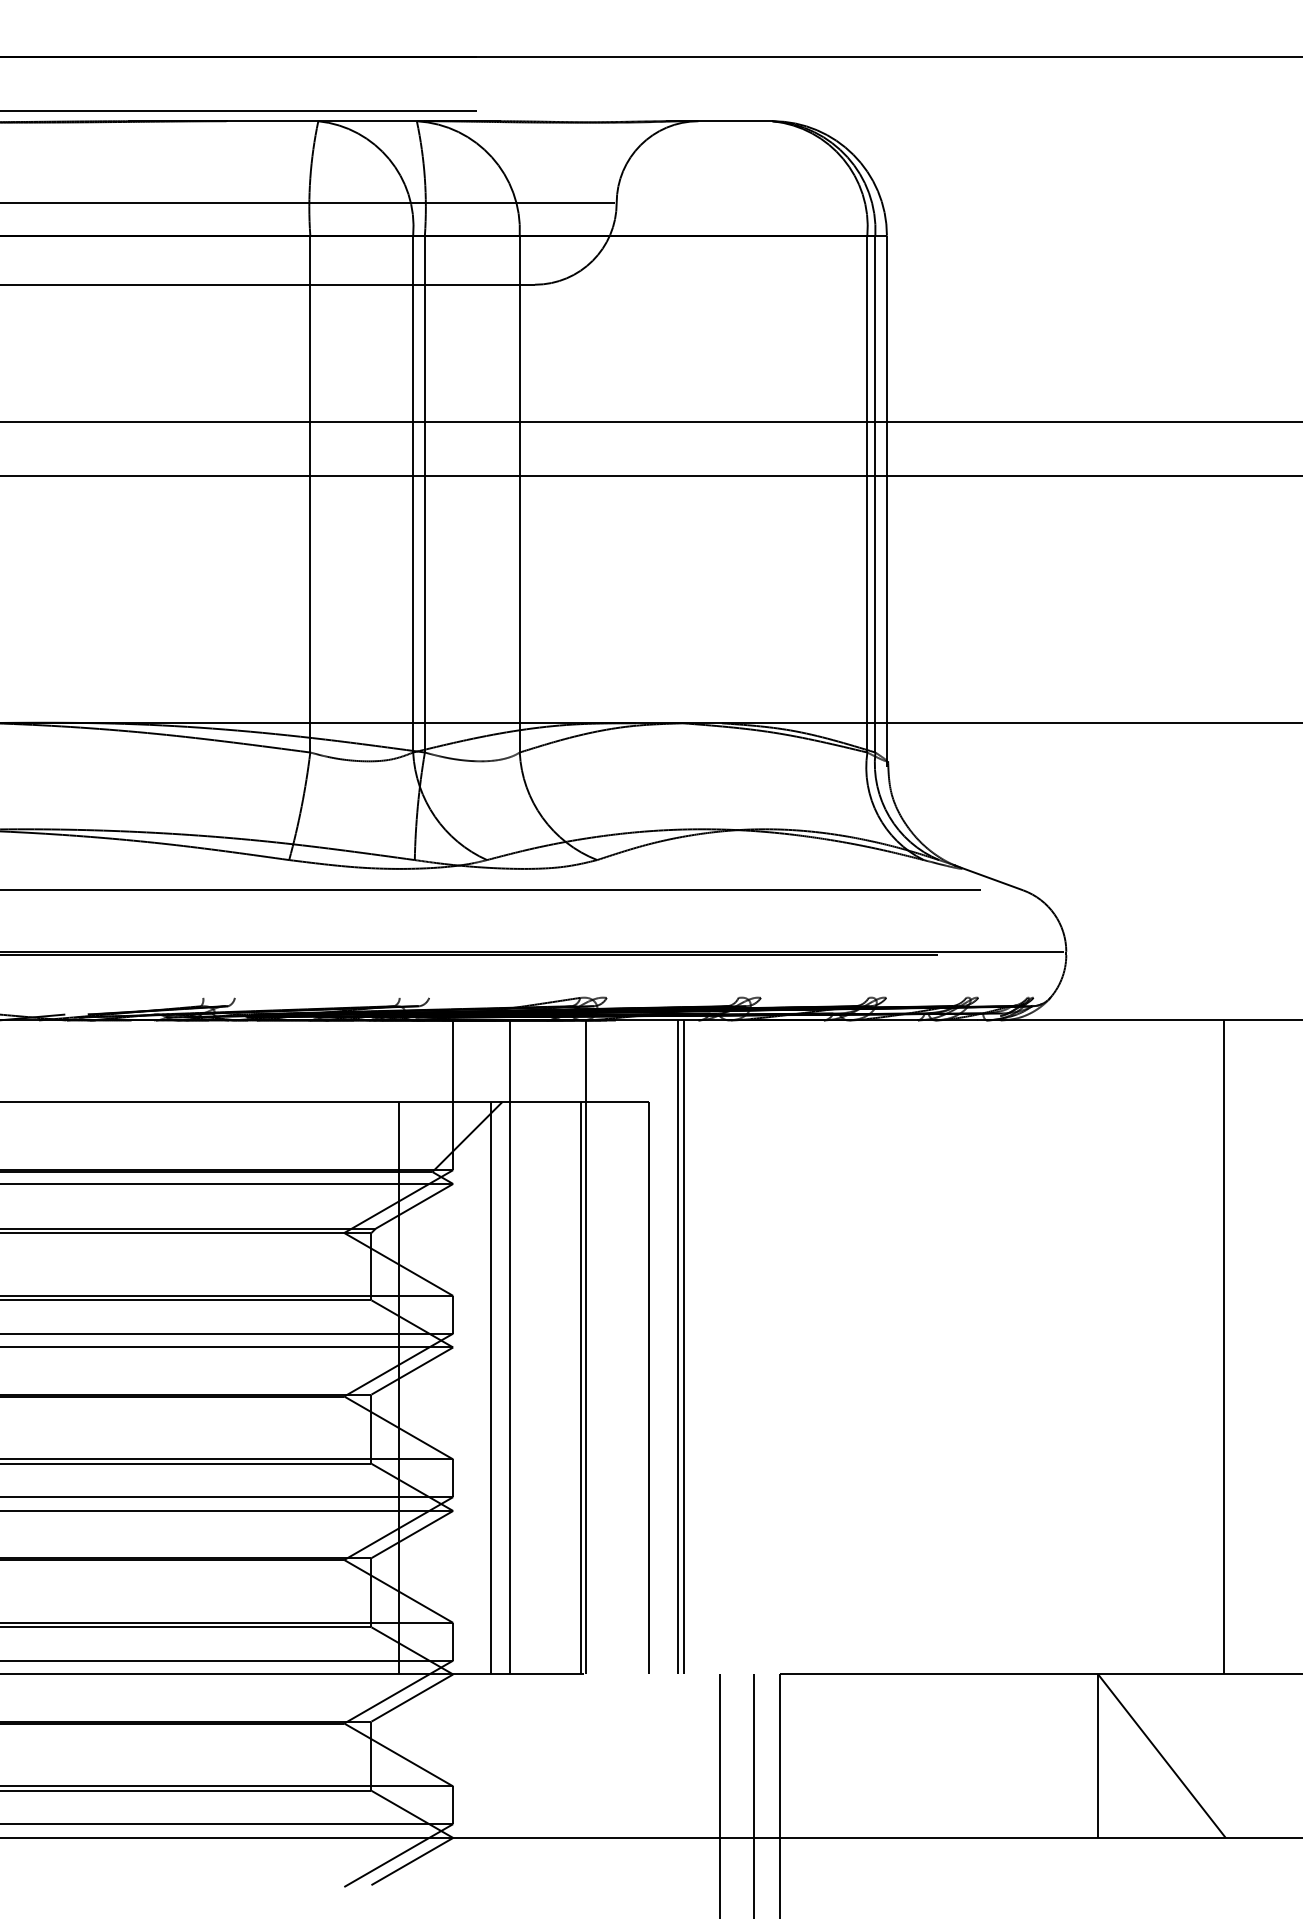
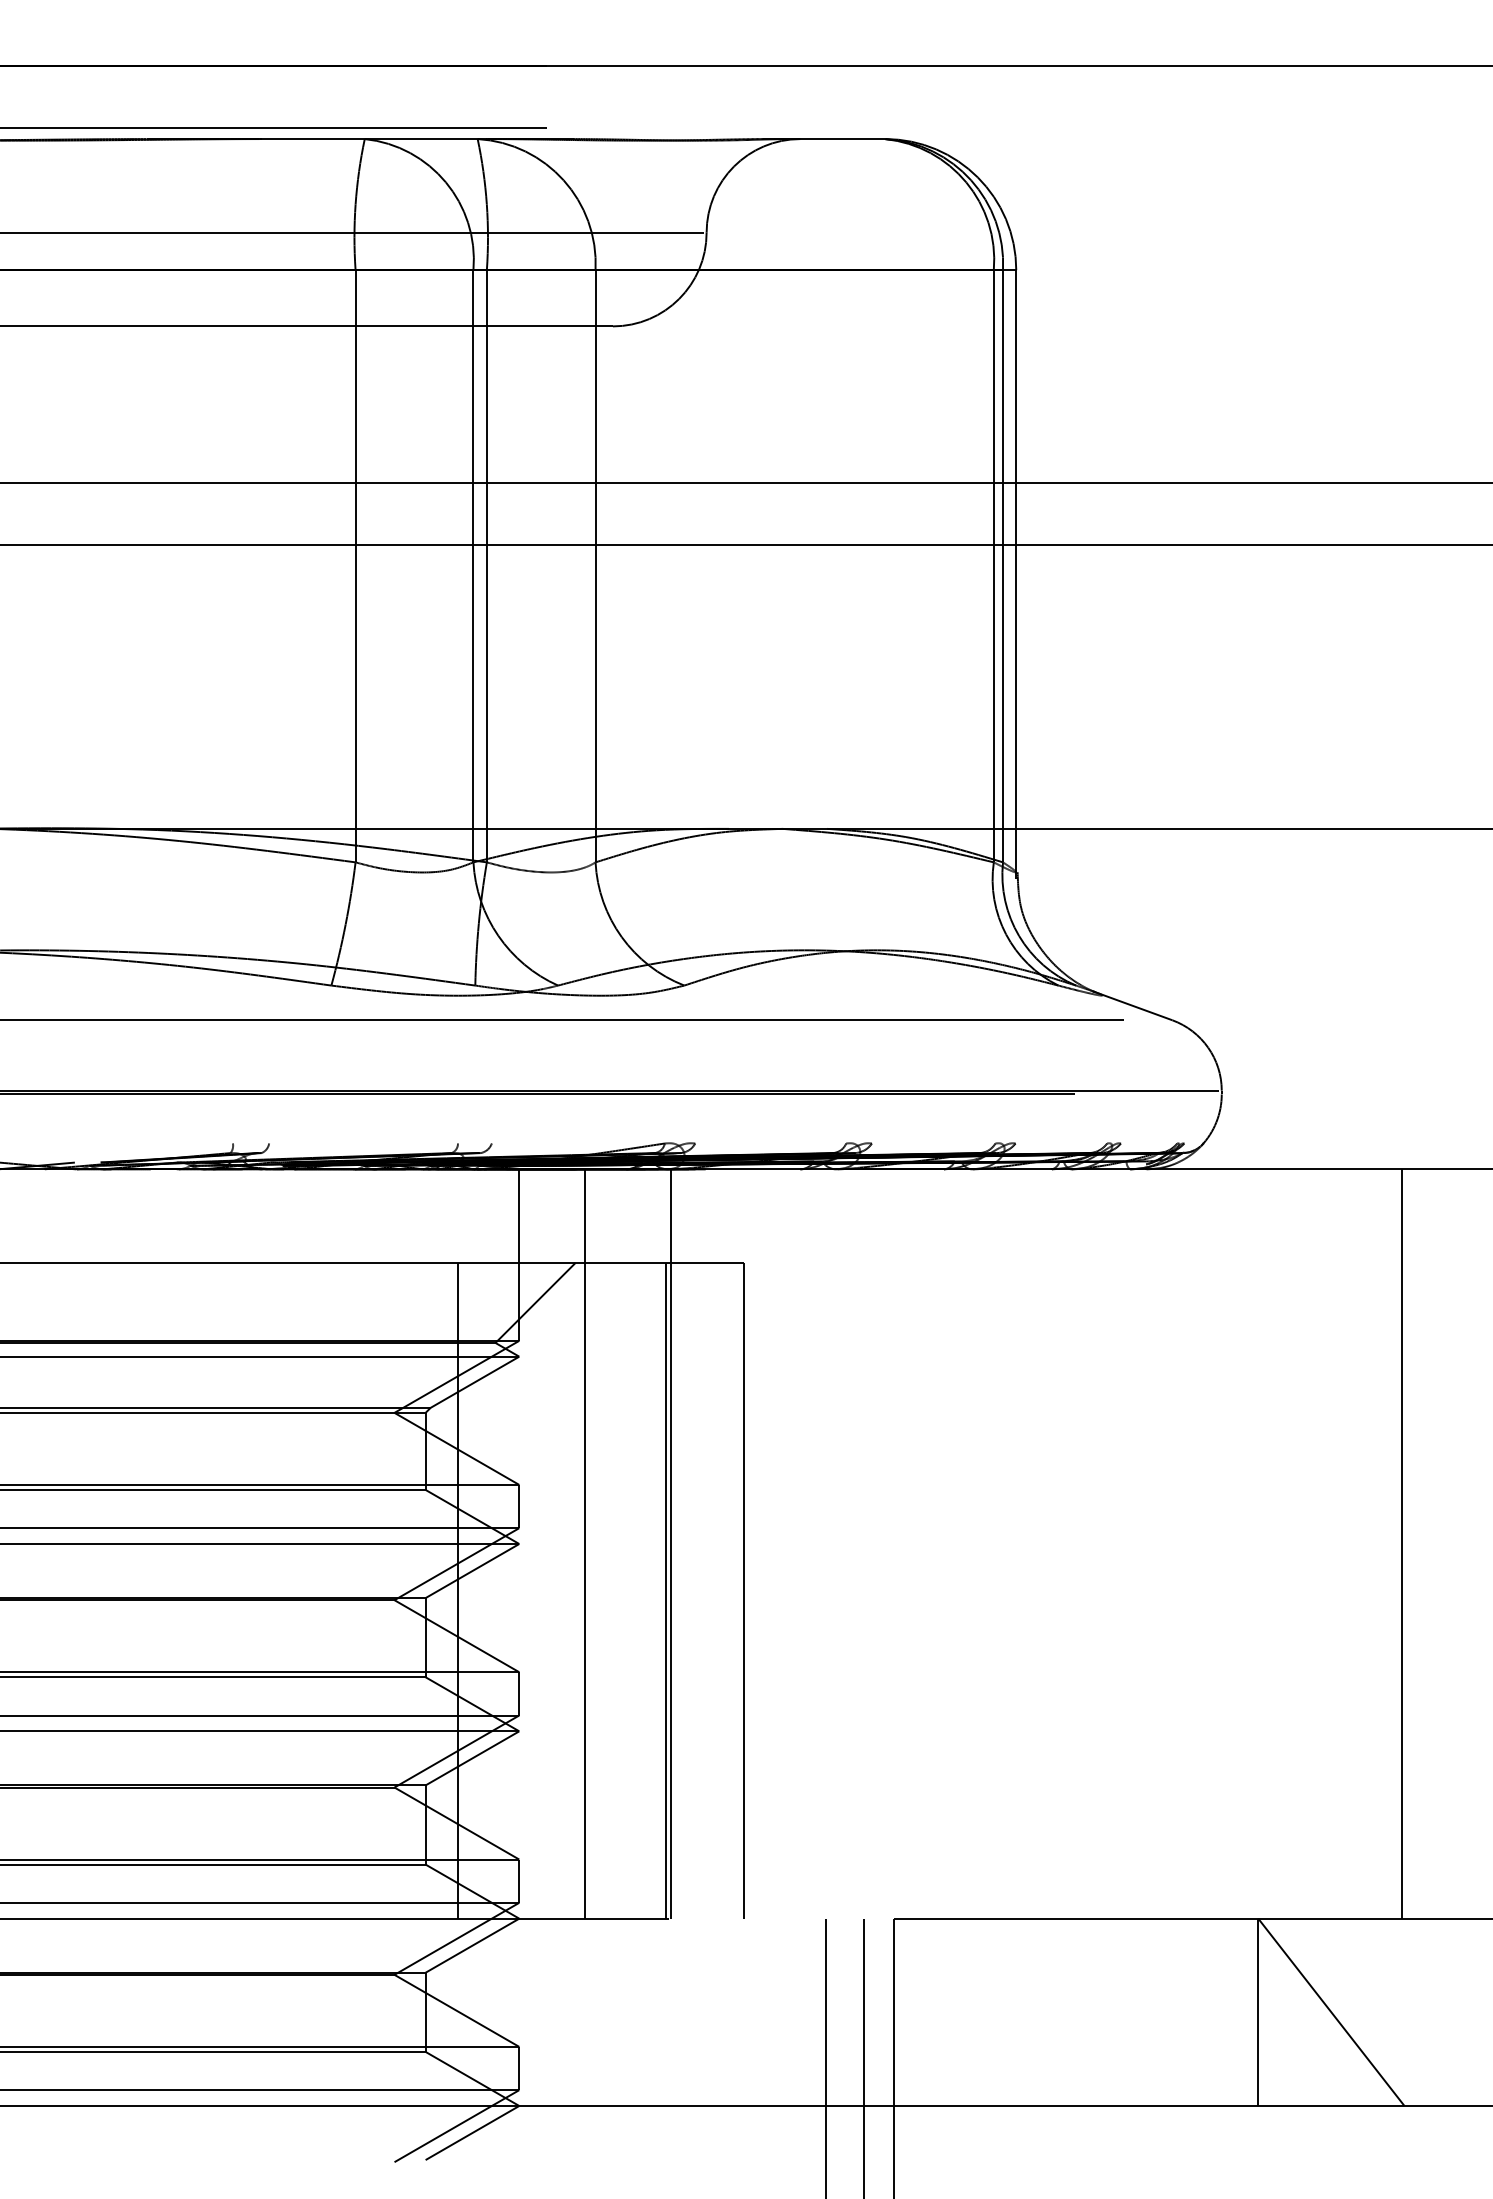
line: (678, 1347) -> (777, 1543), removed
line: (683, 1347) -> (783, 1543), removed
line: (490, 1388) -> (562, 1590), removed

